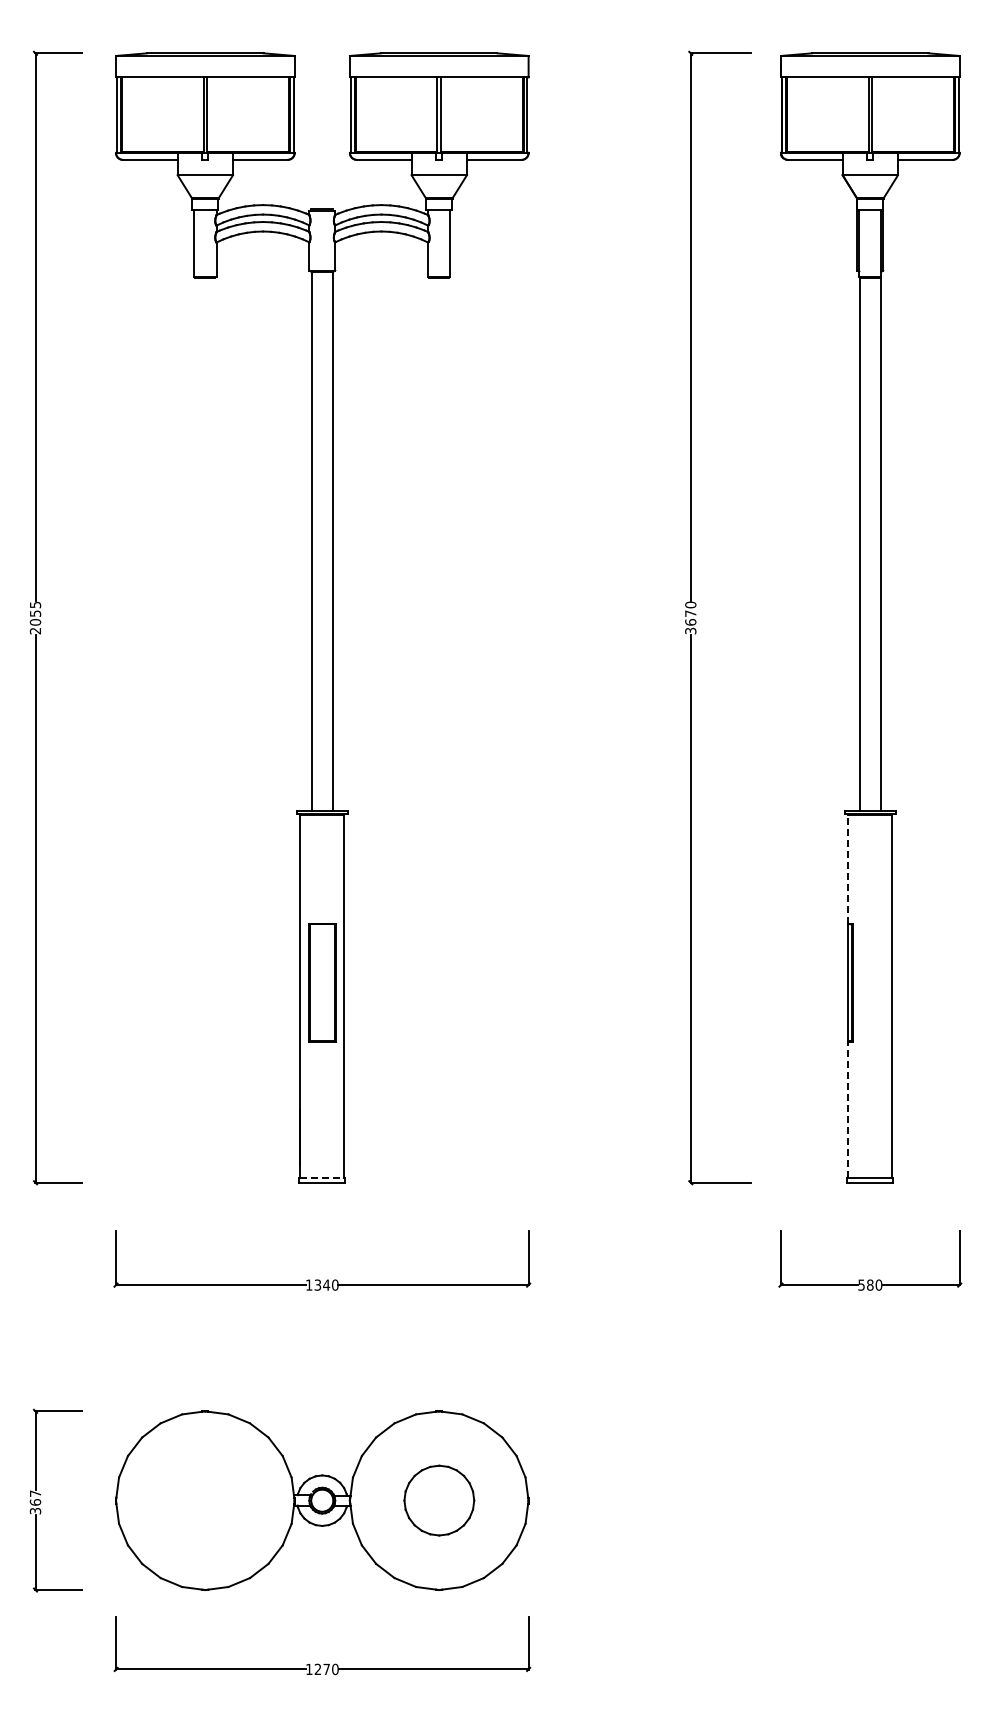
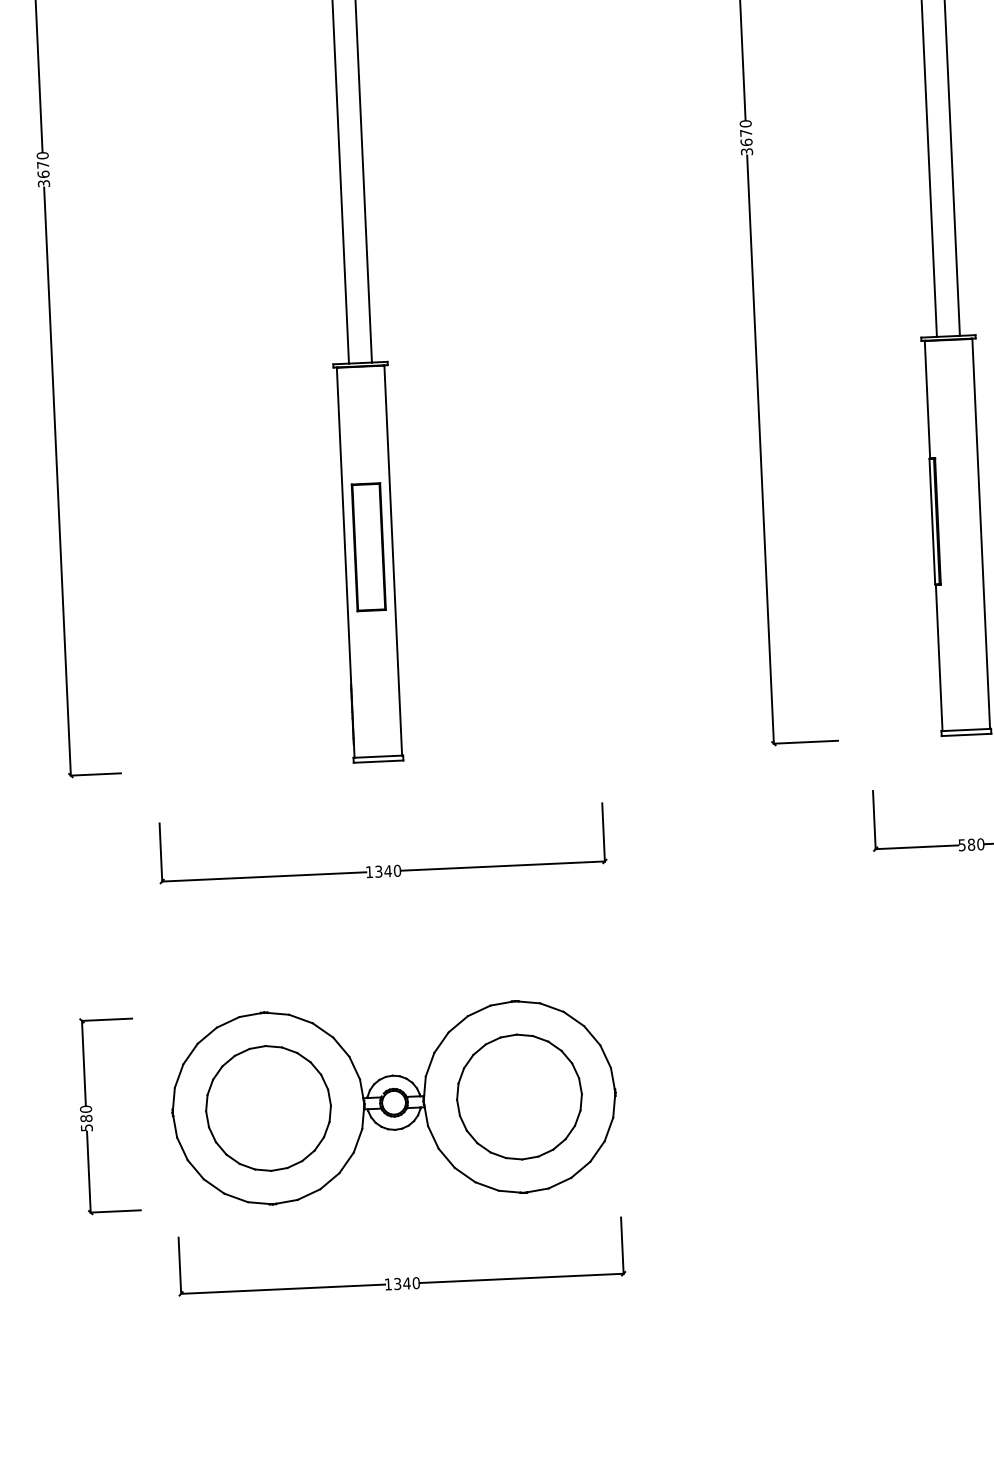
text: (35, 617) -> (43, 169), 2055 -> 3670
line: (848, 869) -> (927, 399), dashed -> solid
line: (848, 1109) -> (939, 657), dashed -> solid
line: (322, 1178) -> (378, 757), dashed -> solid
part: (205, 1500) -> (268, 1108), added
part: (439, 1500) -> (519, 1096), size x1.67
text: (35, 1502) -> (86, 1118), 367 -> 580
text: (322, 1669) -> (402, 1283), 1270 -> 1340

